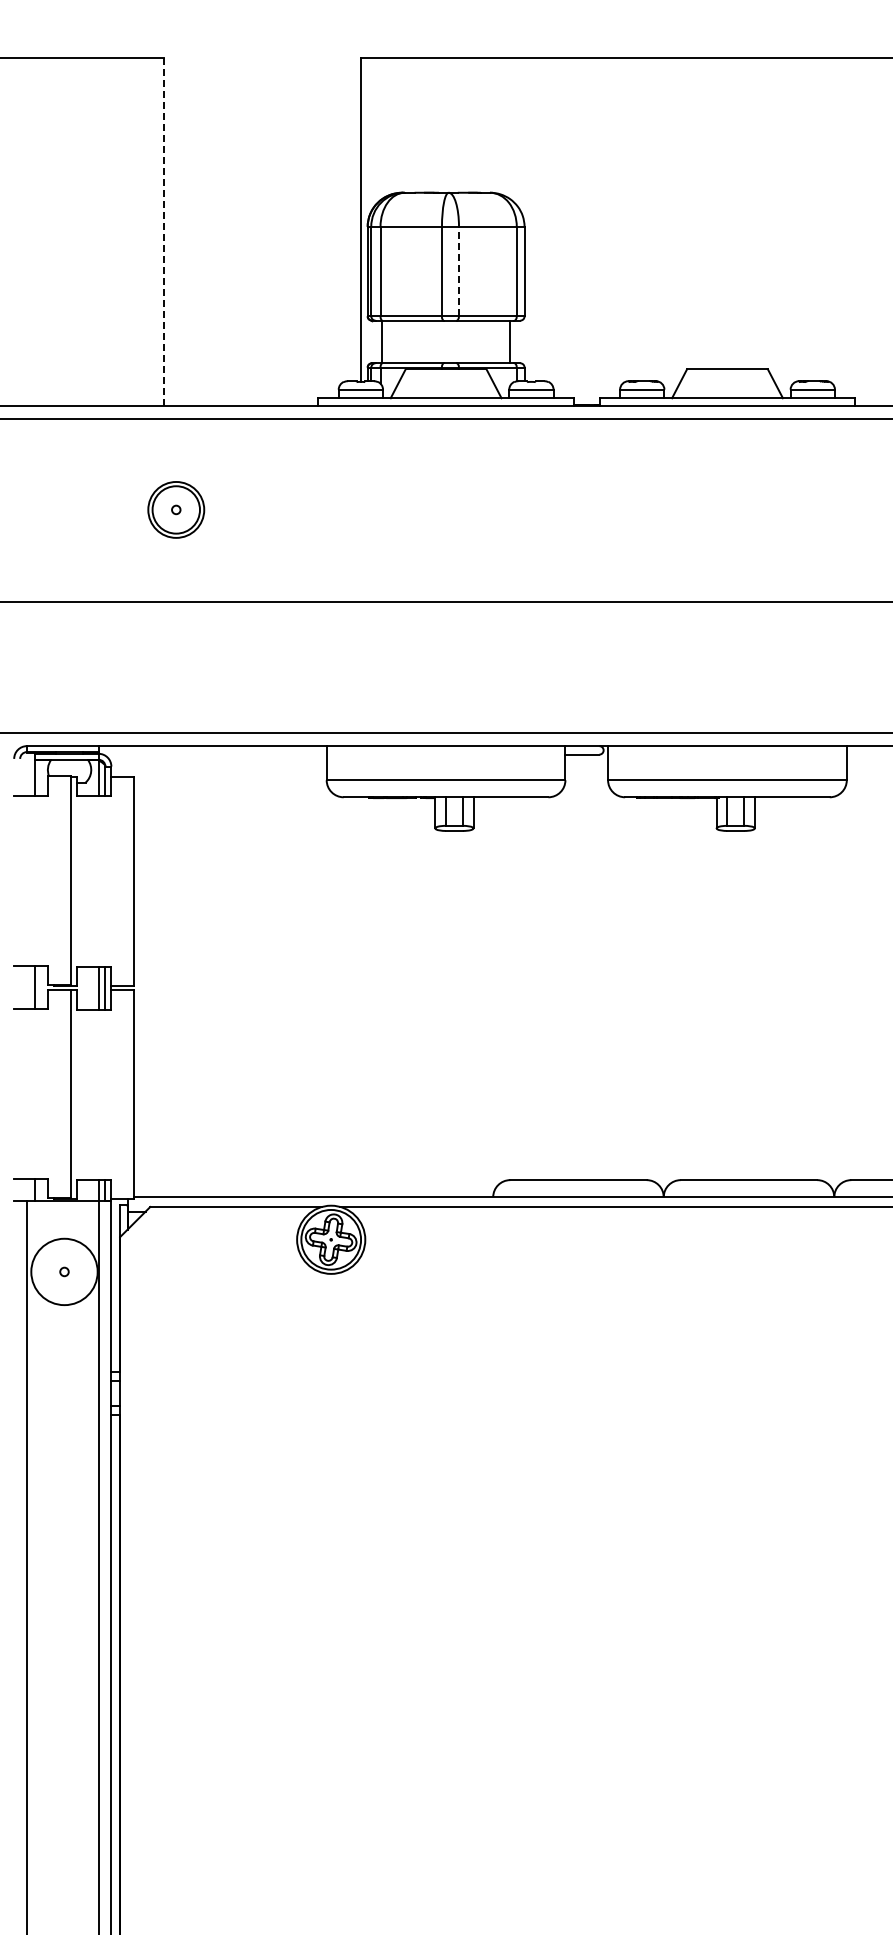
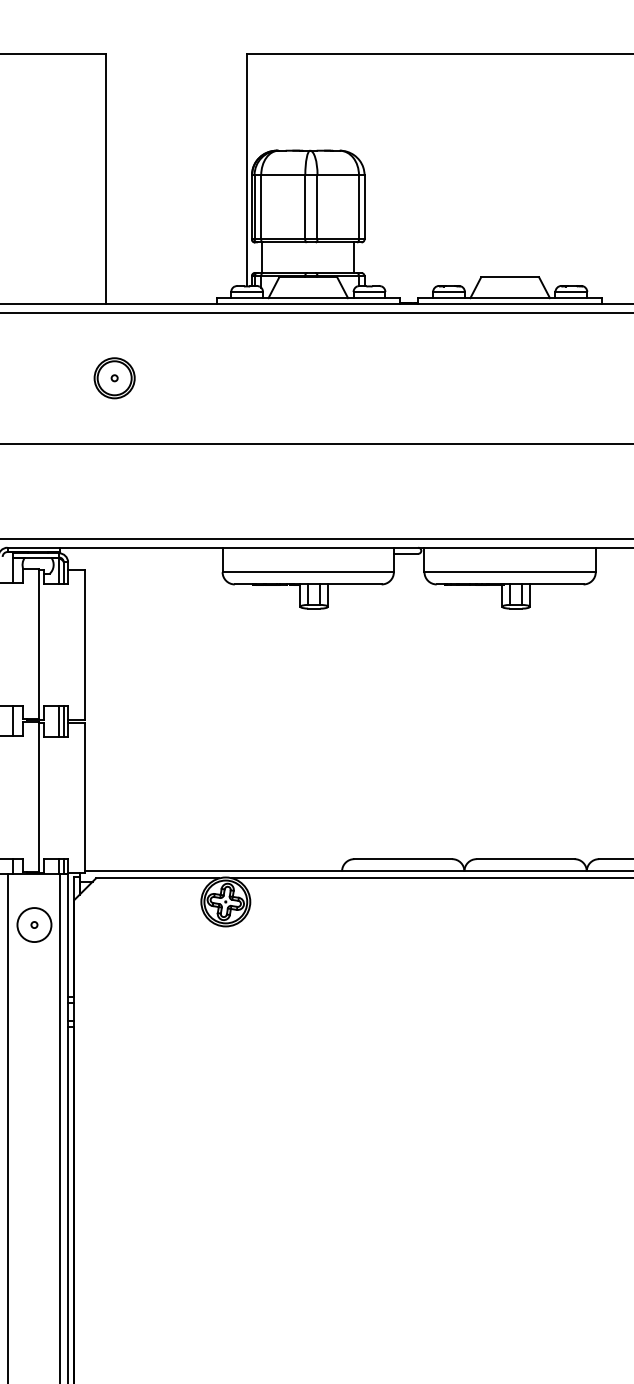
line: (164, 231) -> (106, 178), dashed -> solid
line: (458, 271) -> (317, 207), dashed -> solid
circle: (64, 1271) -> (34, 924), size x0.71

